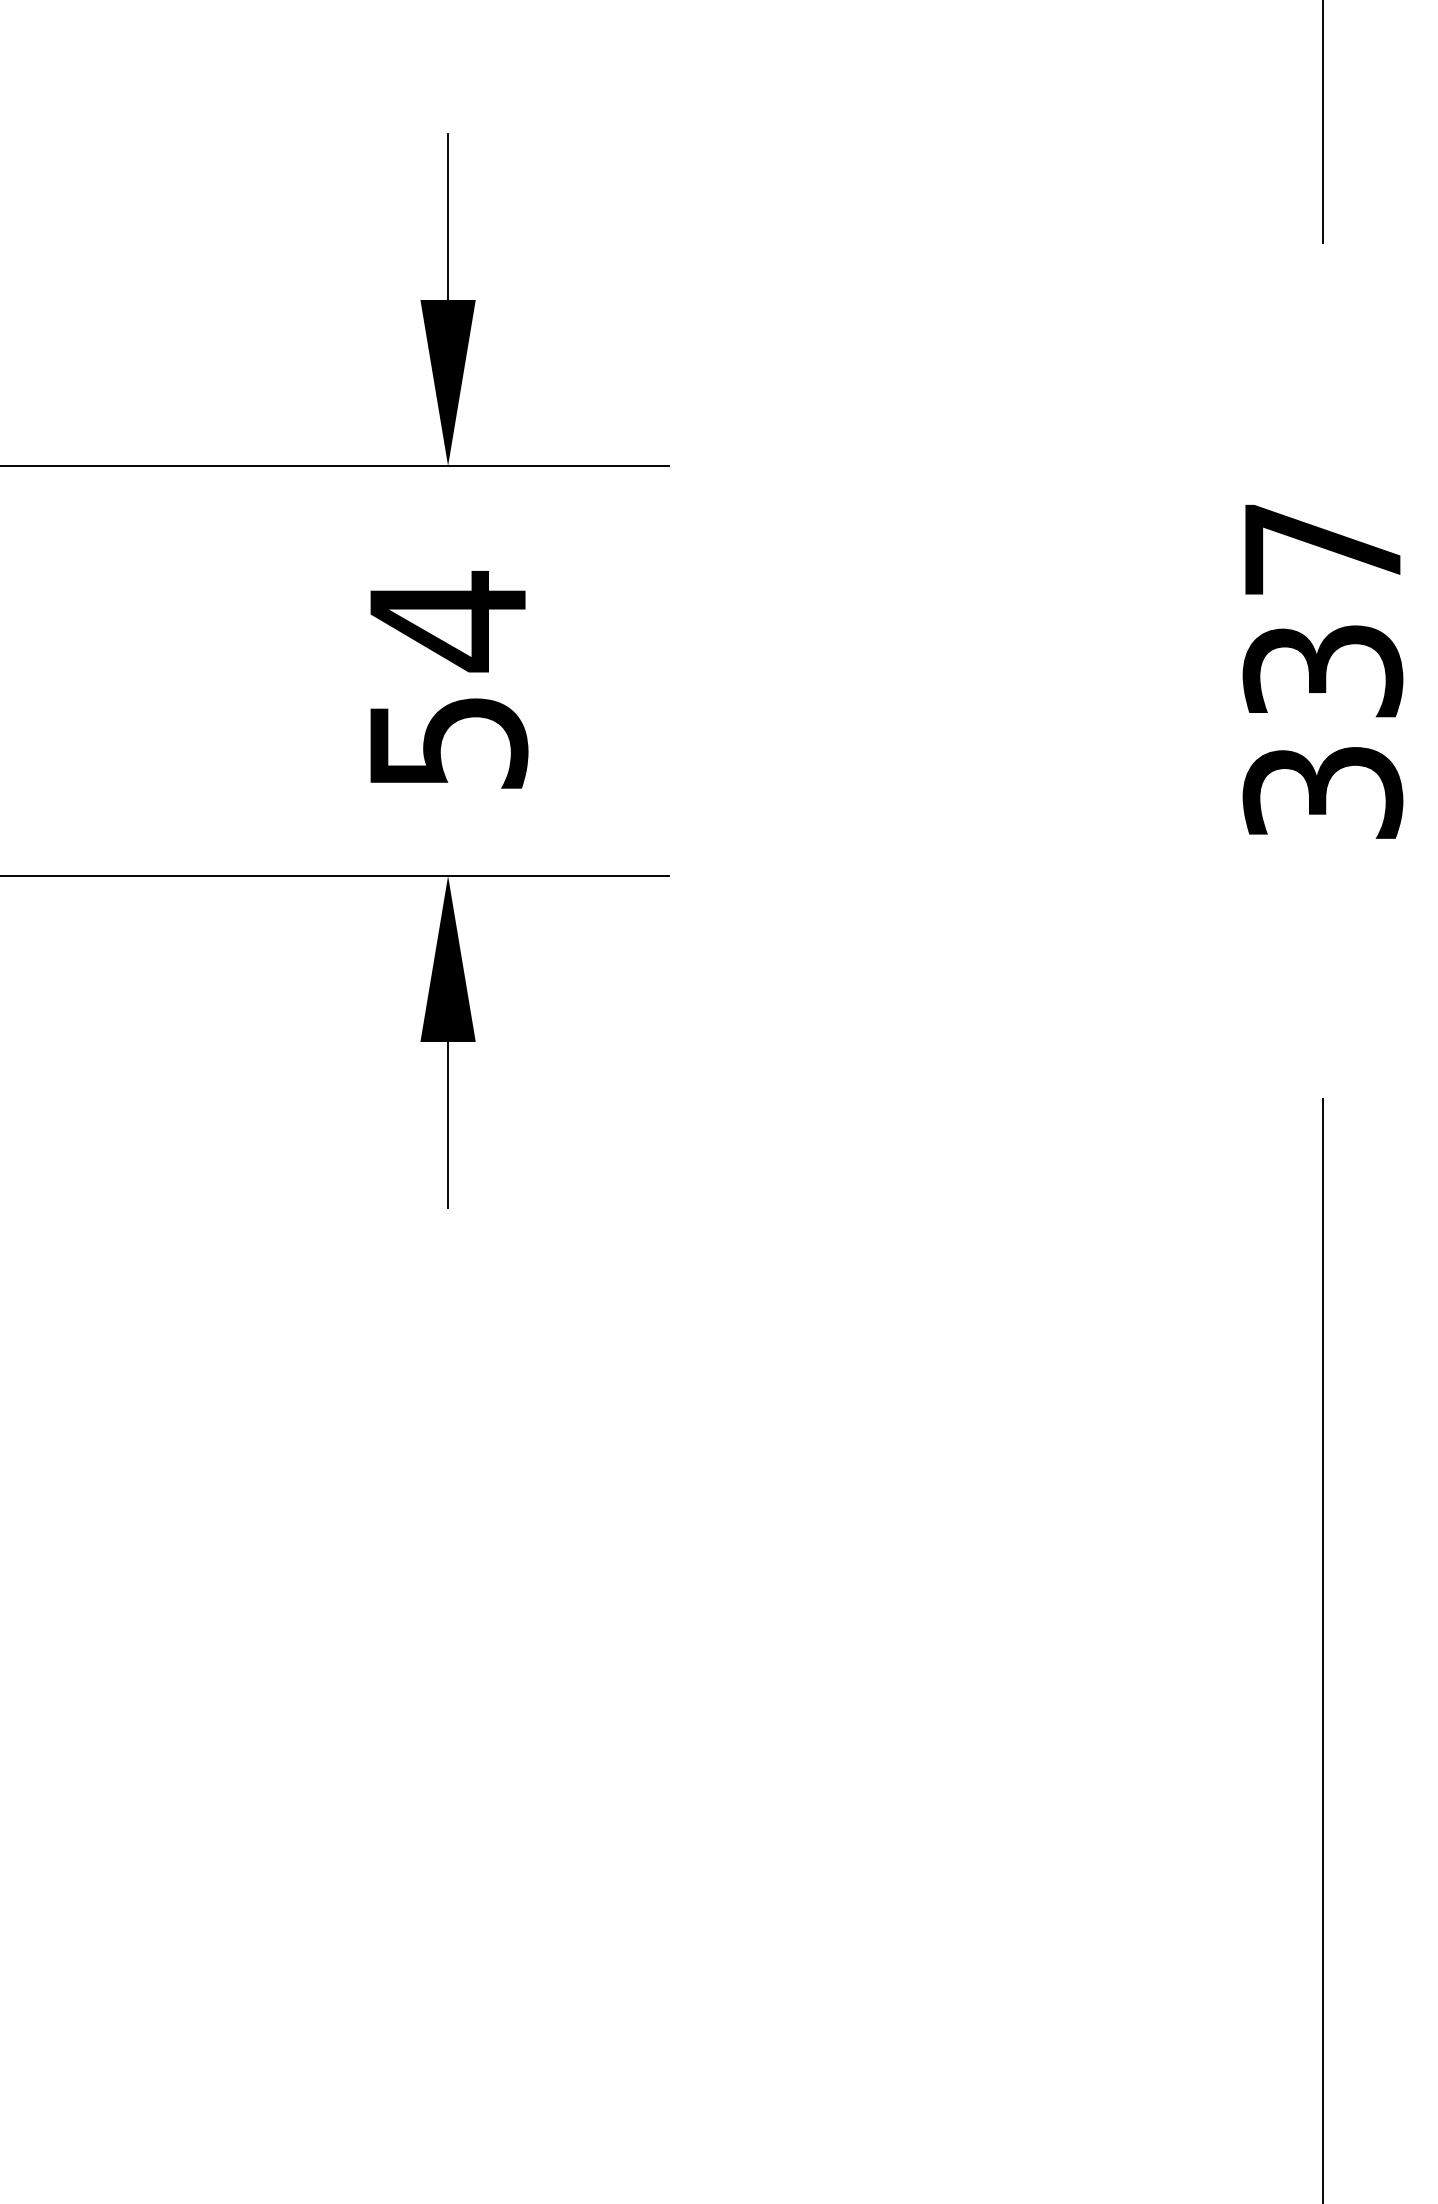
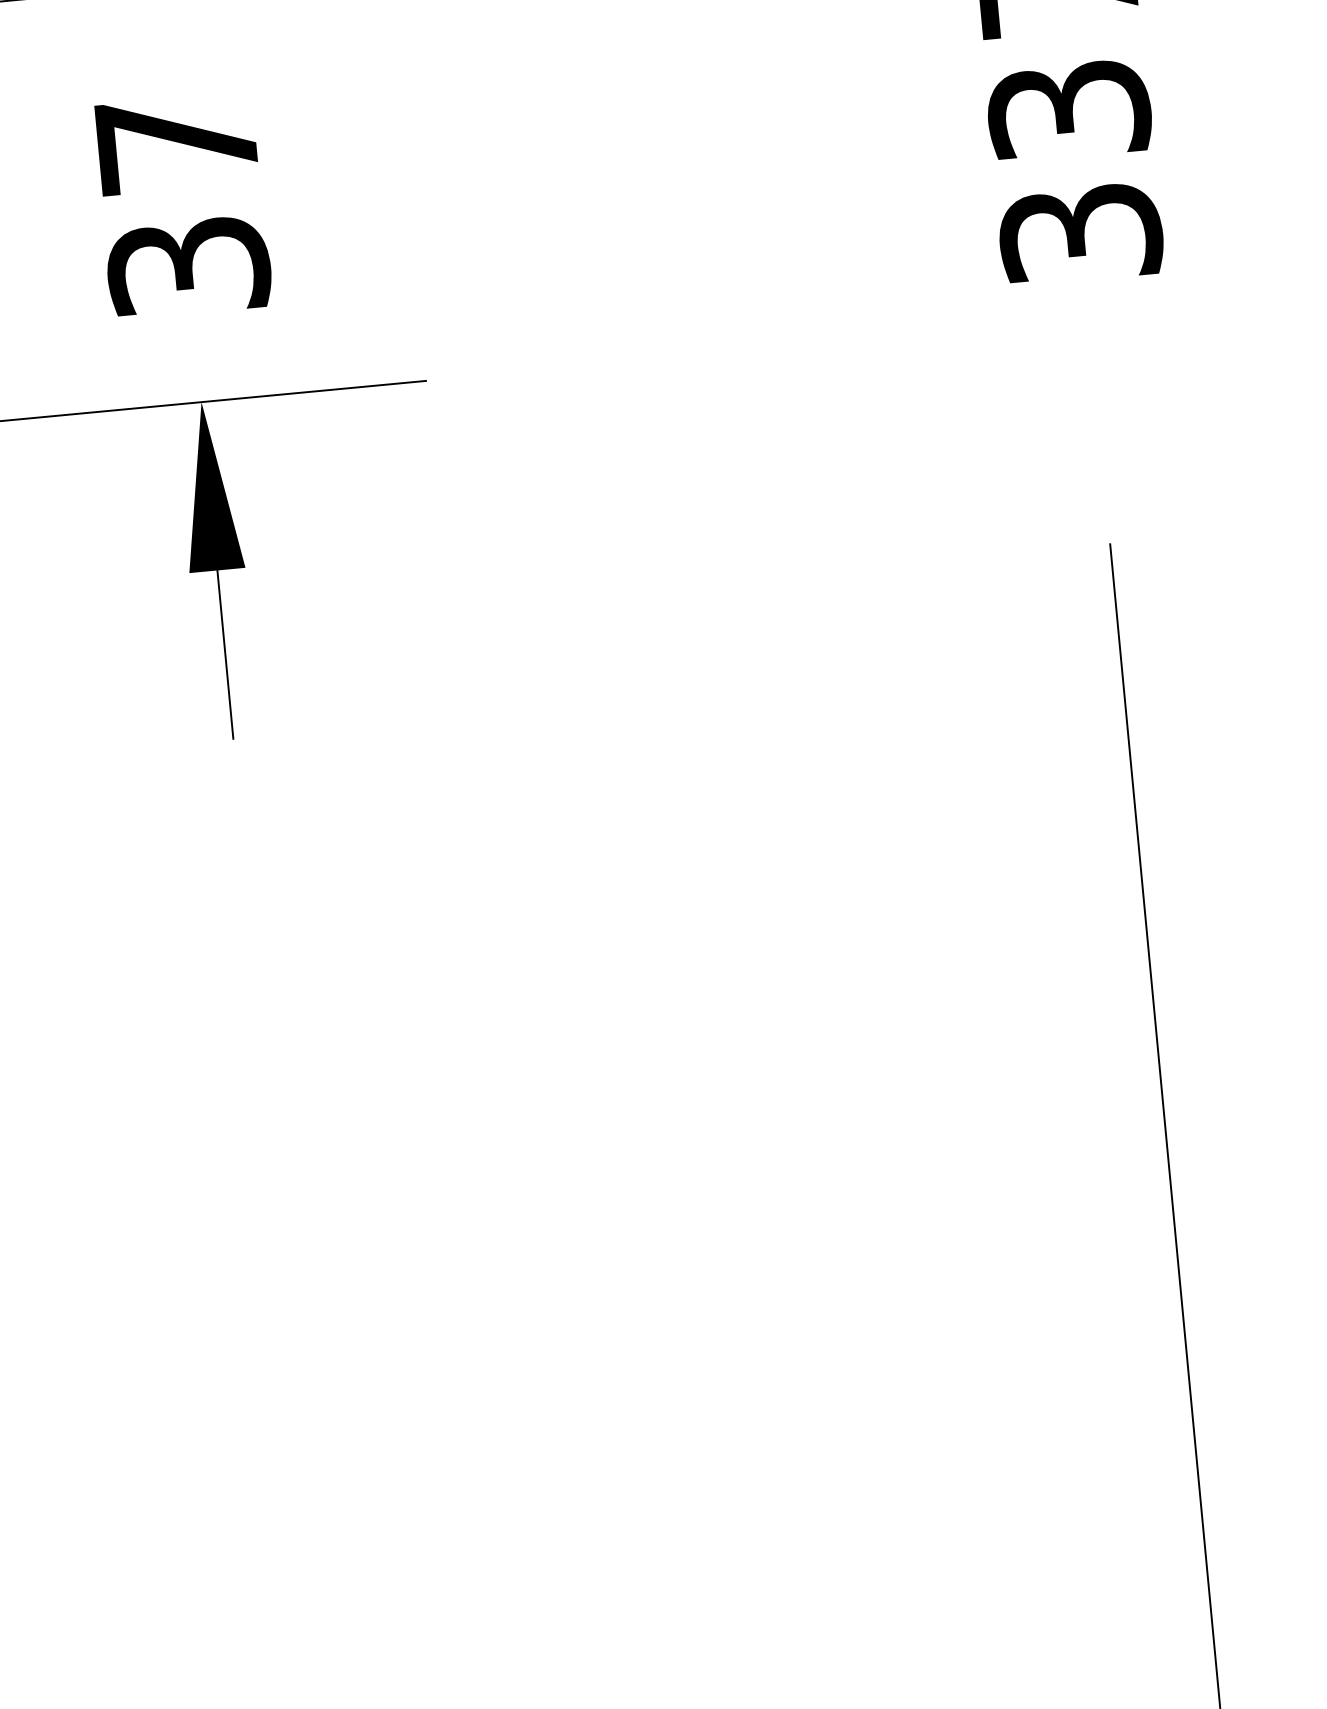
text: (447, 679) -> (182, 202), 54 -> 37

